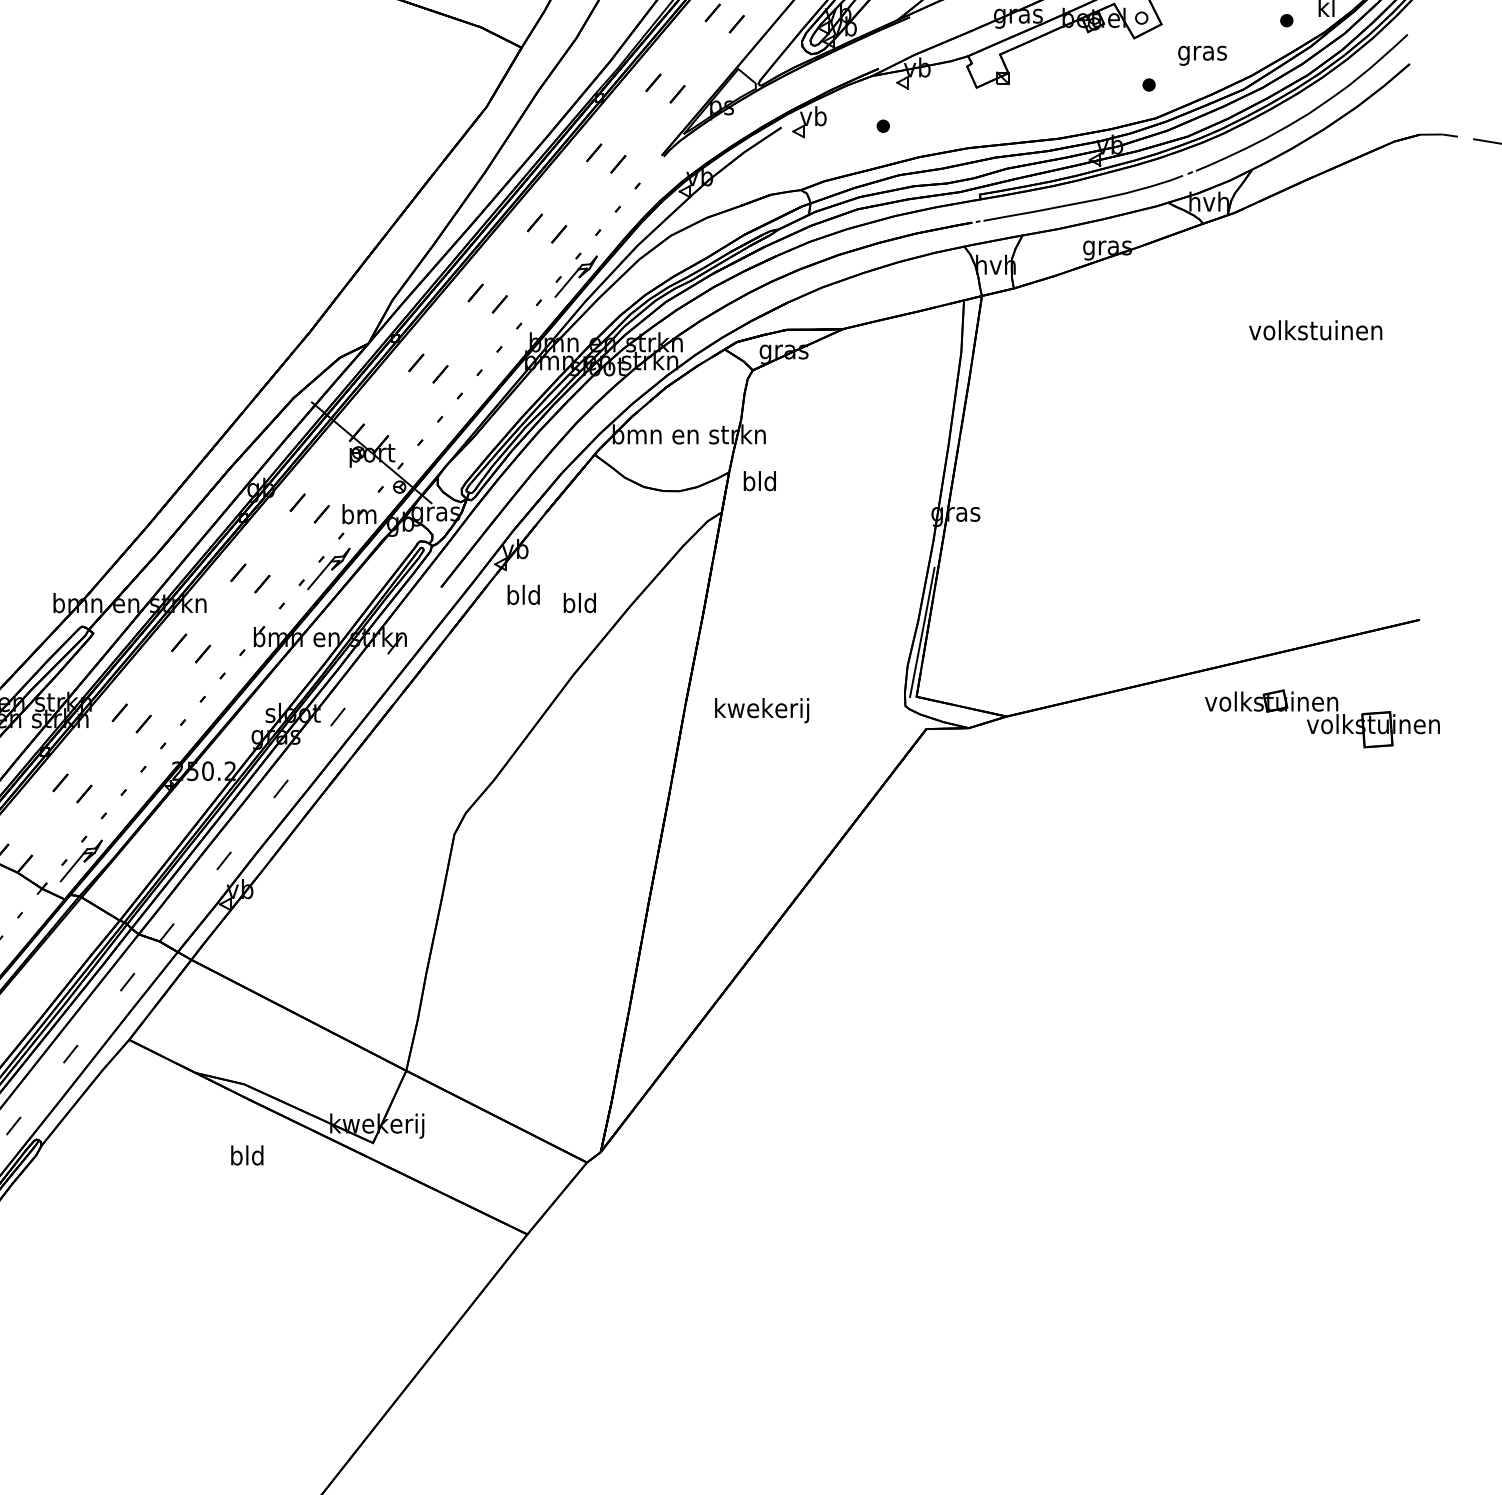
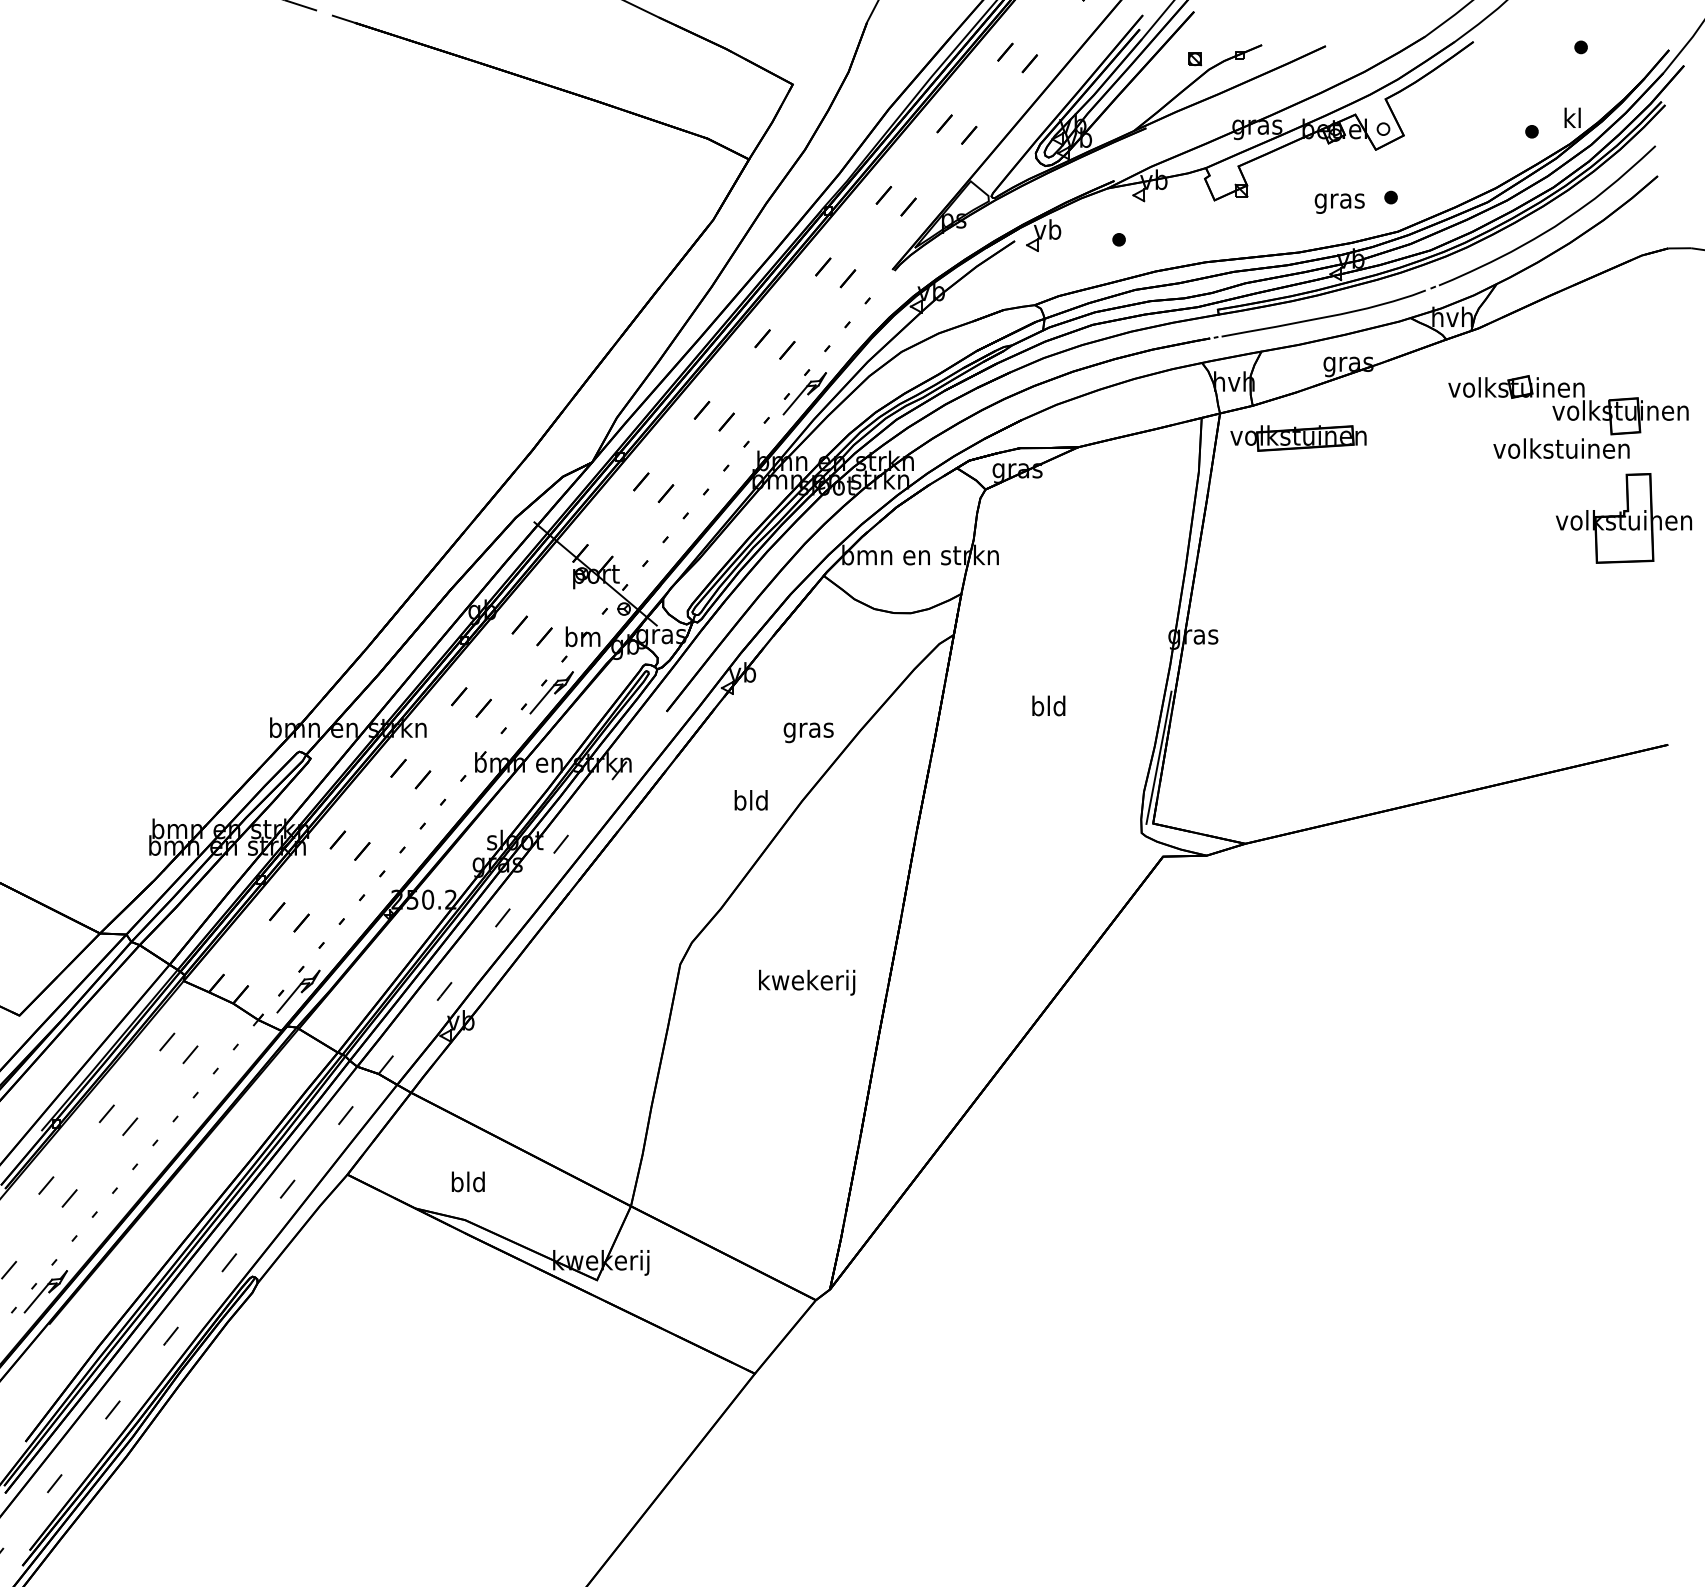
text: (1202, 55) -> (1339, 203), moved
part: (1058, 320) -> (1298, 438), added
part: (1376, 398) -> (1623, 518), added
text: (759, 480) -> (1048, 705), moved
text: (523, 595) -> (750, 800), moved
text: (579, 605) -> (808, 730), bld -> gras
text: (762, 710) -> (807, 982), moved
part: (1322, 719) -> (1568, 405), moved
text: (246, 1155) -> (467, 1181), moved

